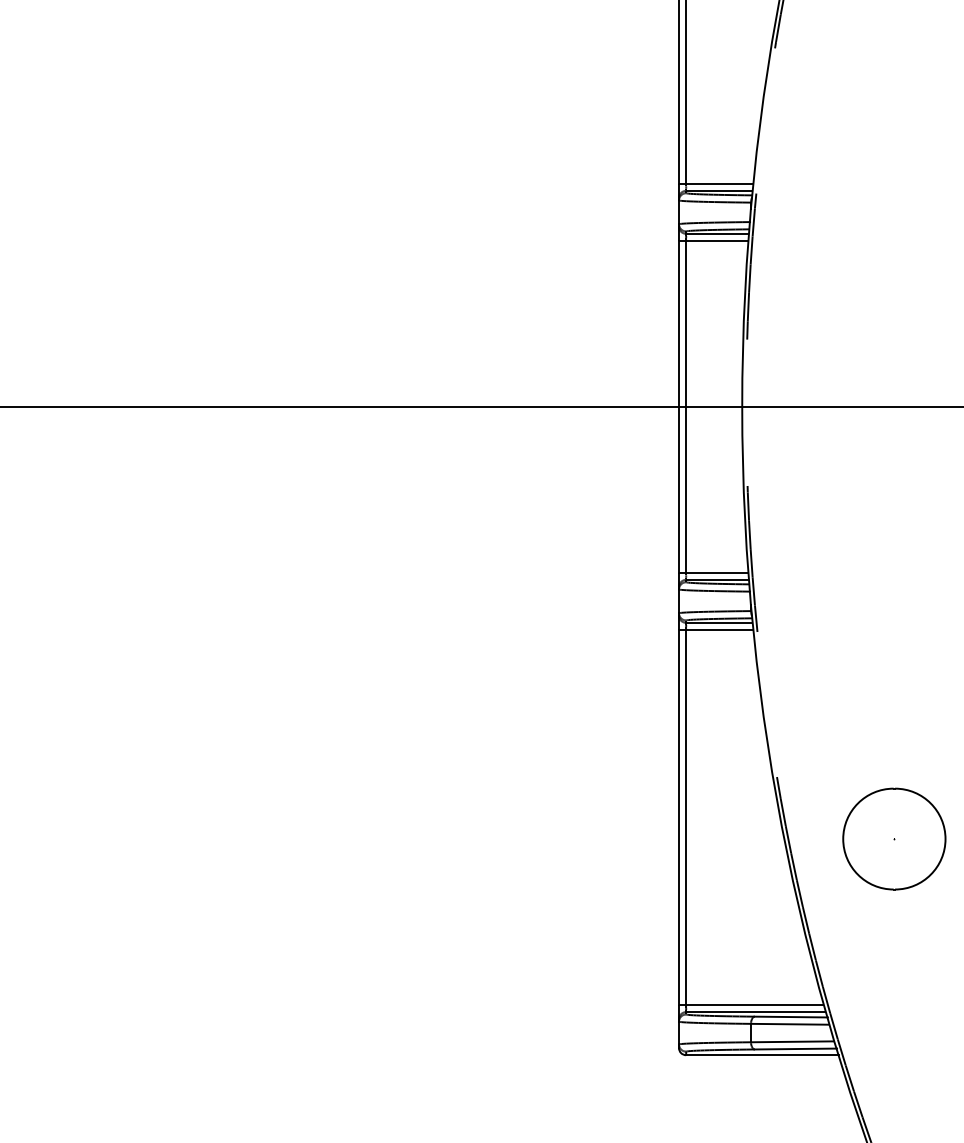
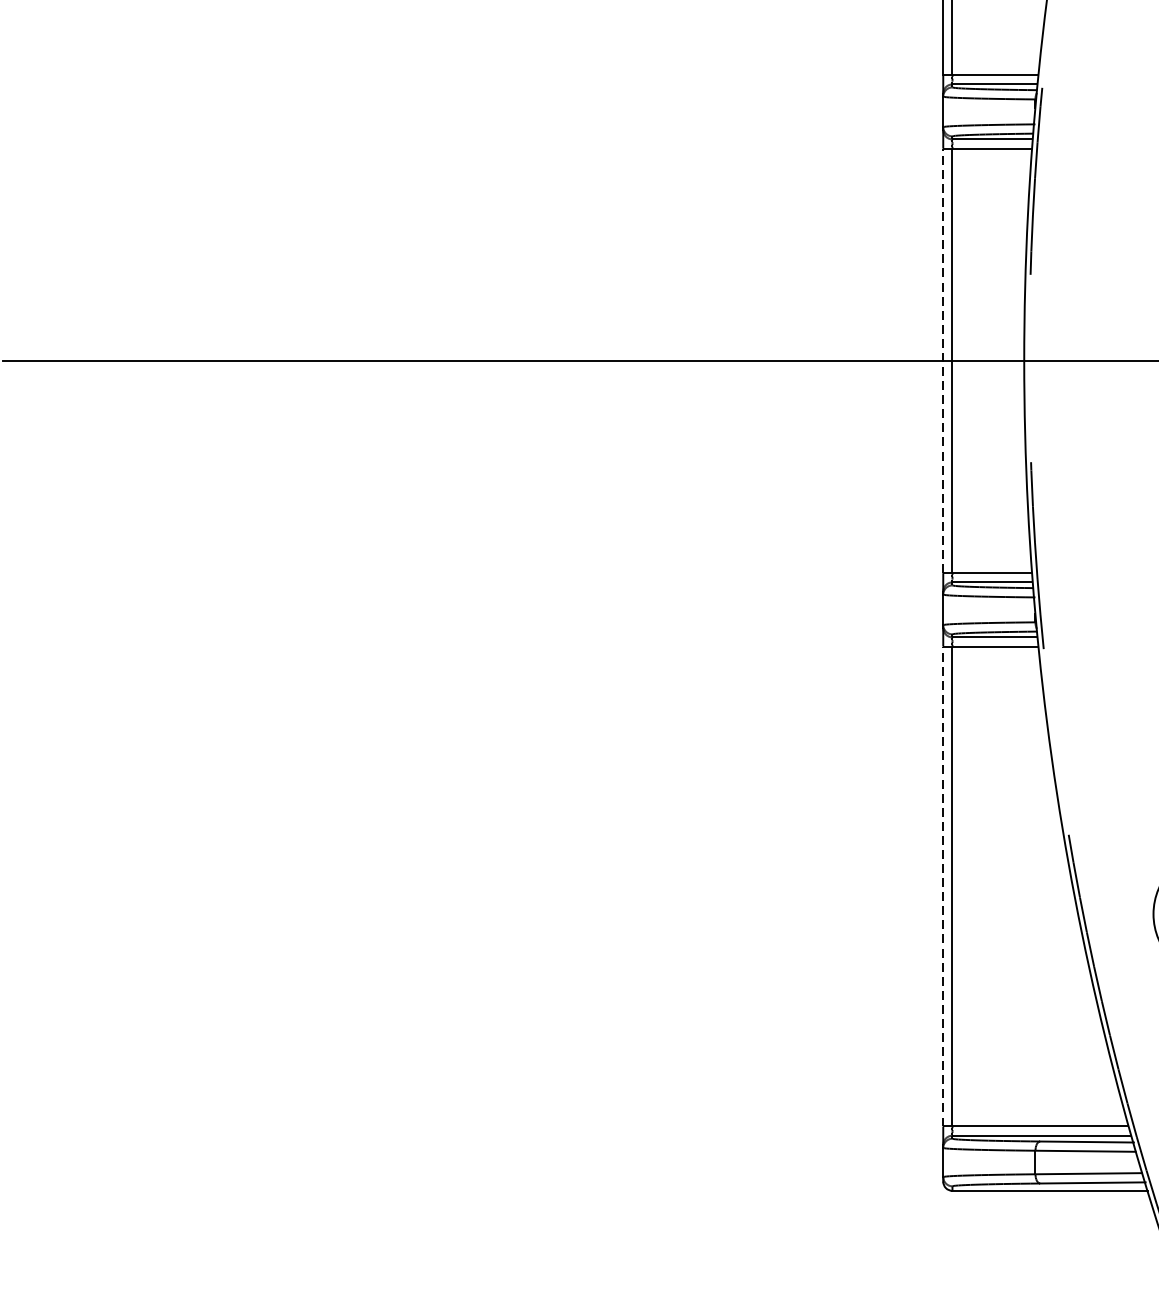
line: (678, 406) -> (942, 360), solid -> dashed
line: (678, 816) -> (942, 885), solid -> dashed

